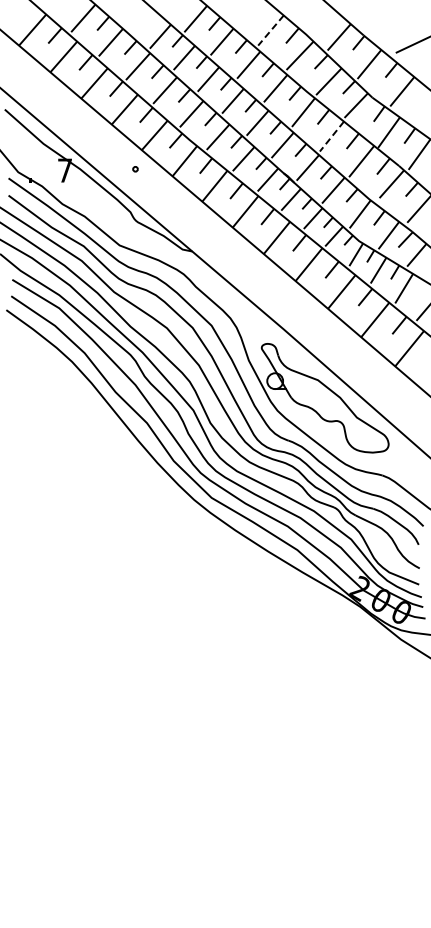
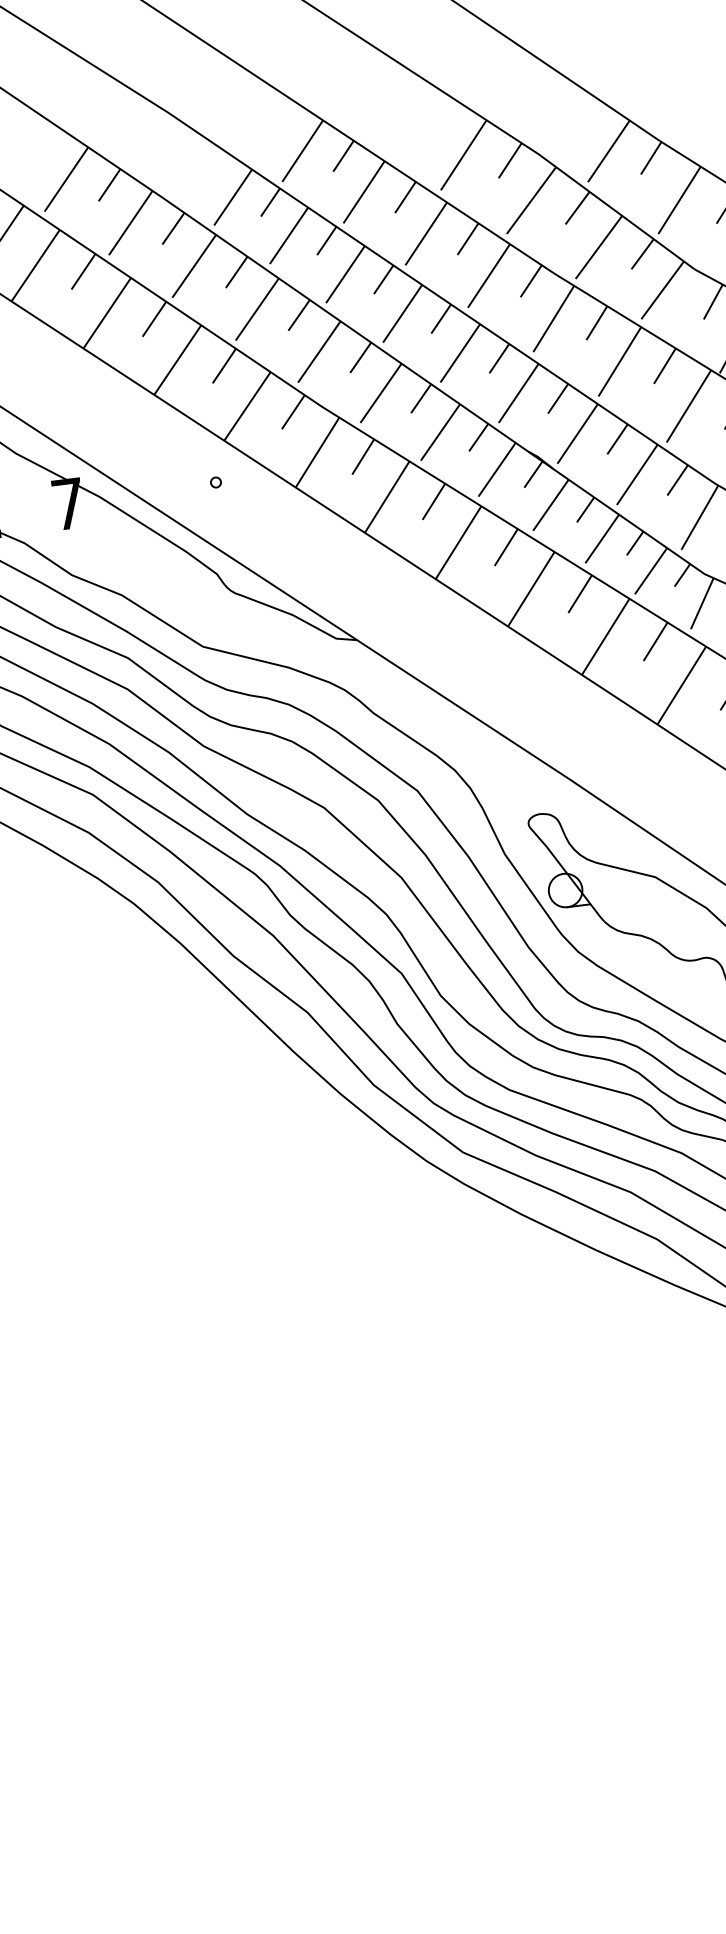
line: (270, 30) -> (462, 155), dashed -> solid
line: (331, 136) -> (618, 361), dashed -> solid

